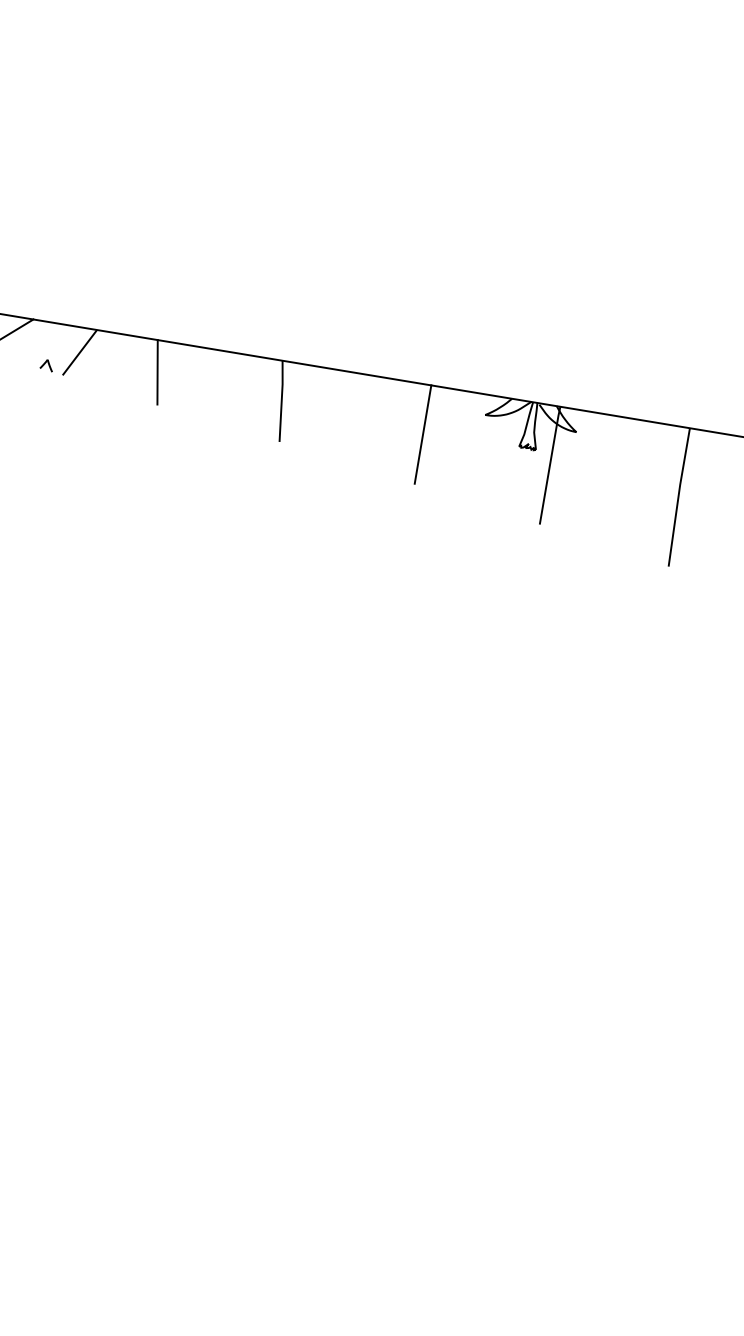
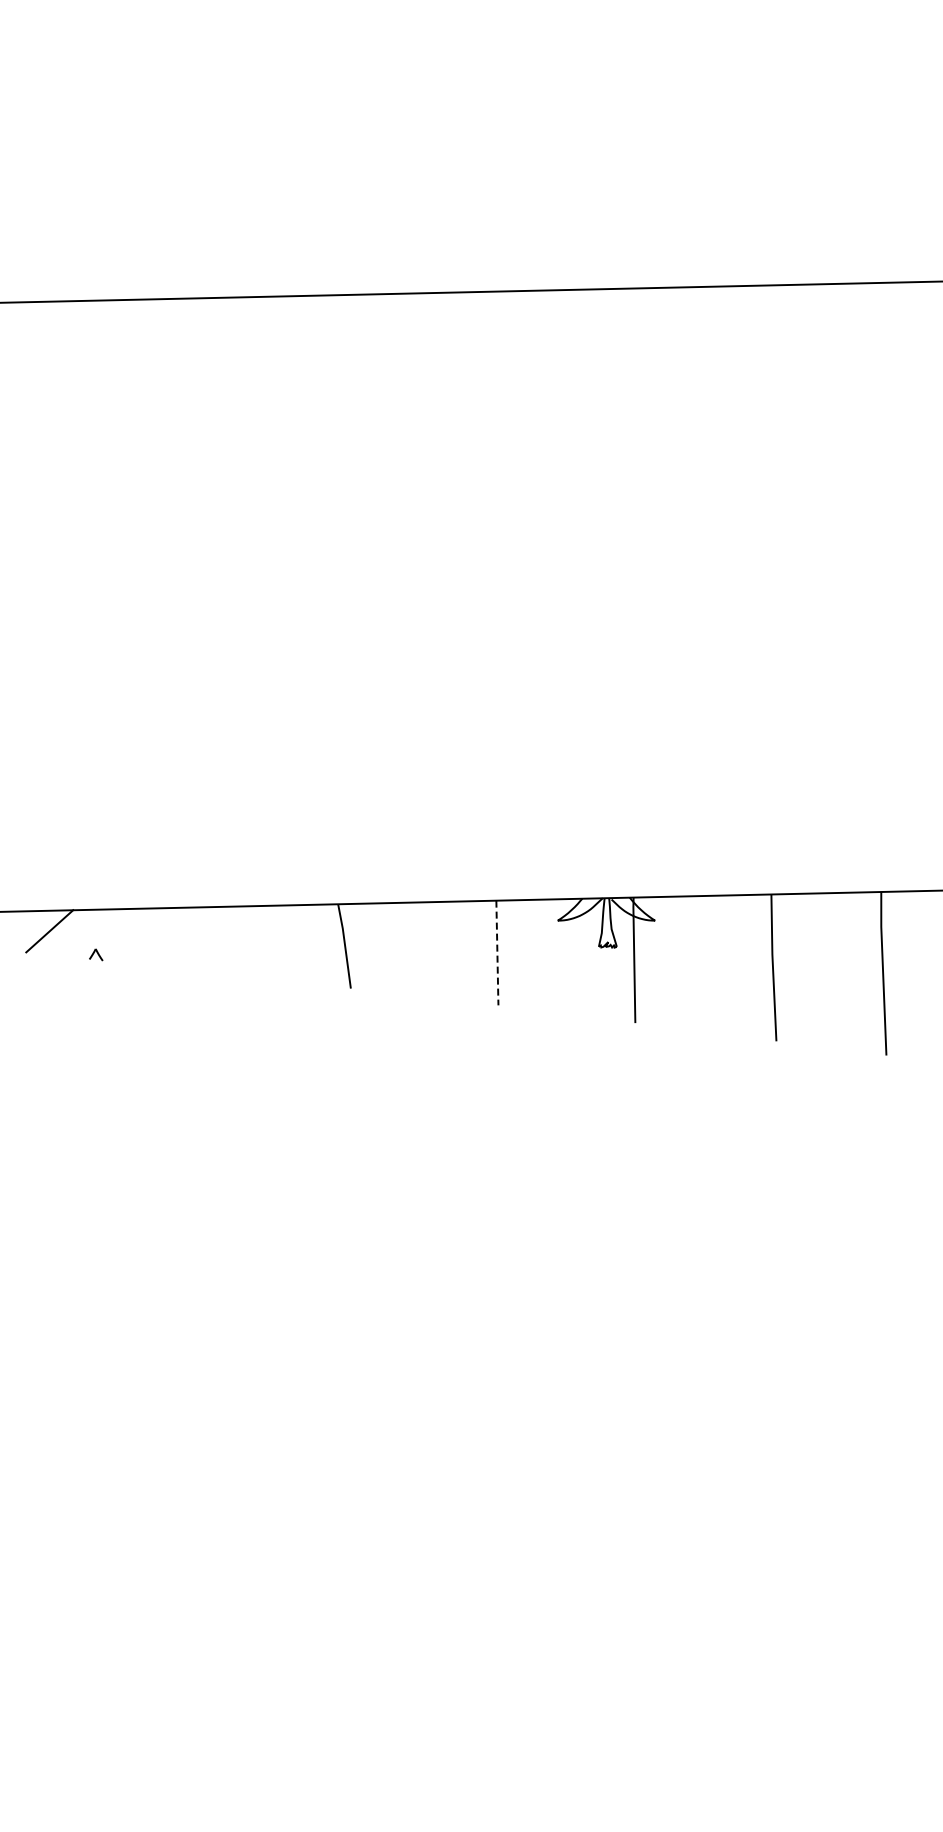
line: (79, 352) -> (127, 935), removed
line: (157, 372) -> (211, 940), removed
line: (423, 435) -> (497, 953), solid -> dashed

